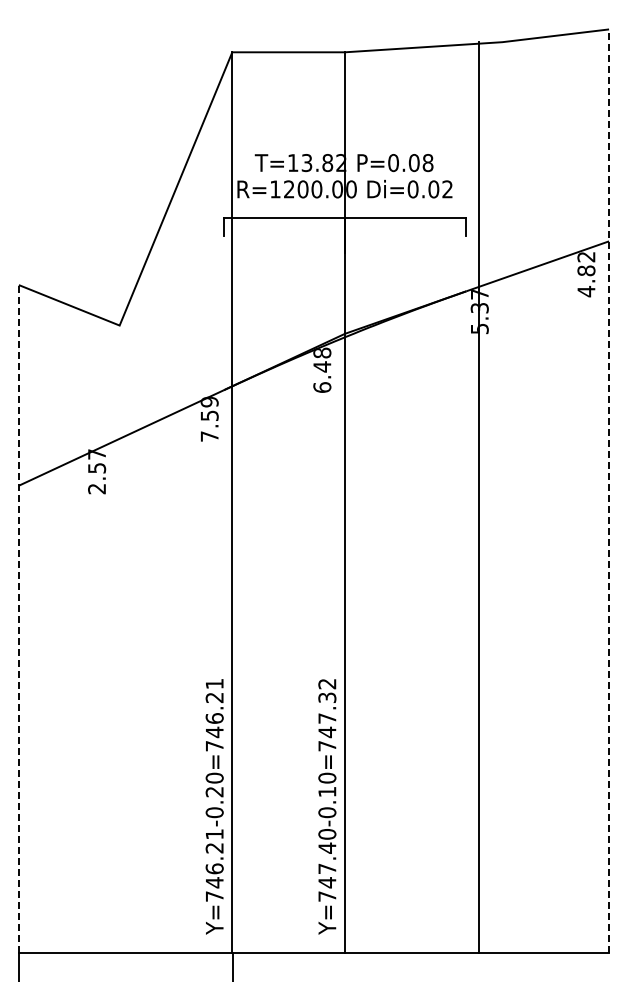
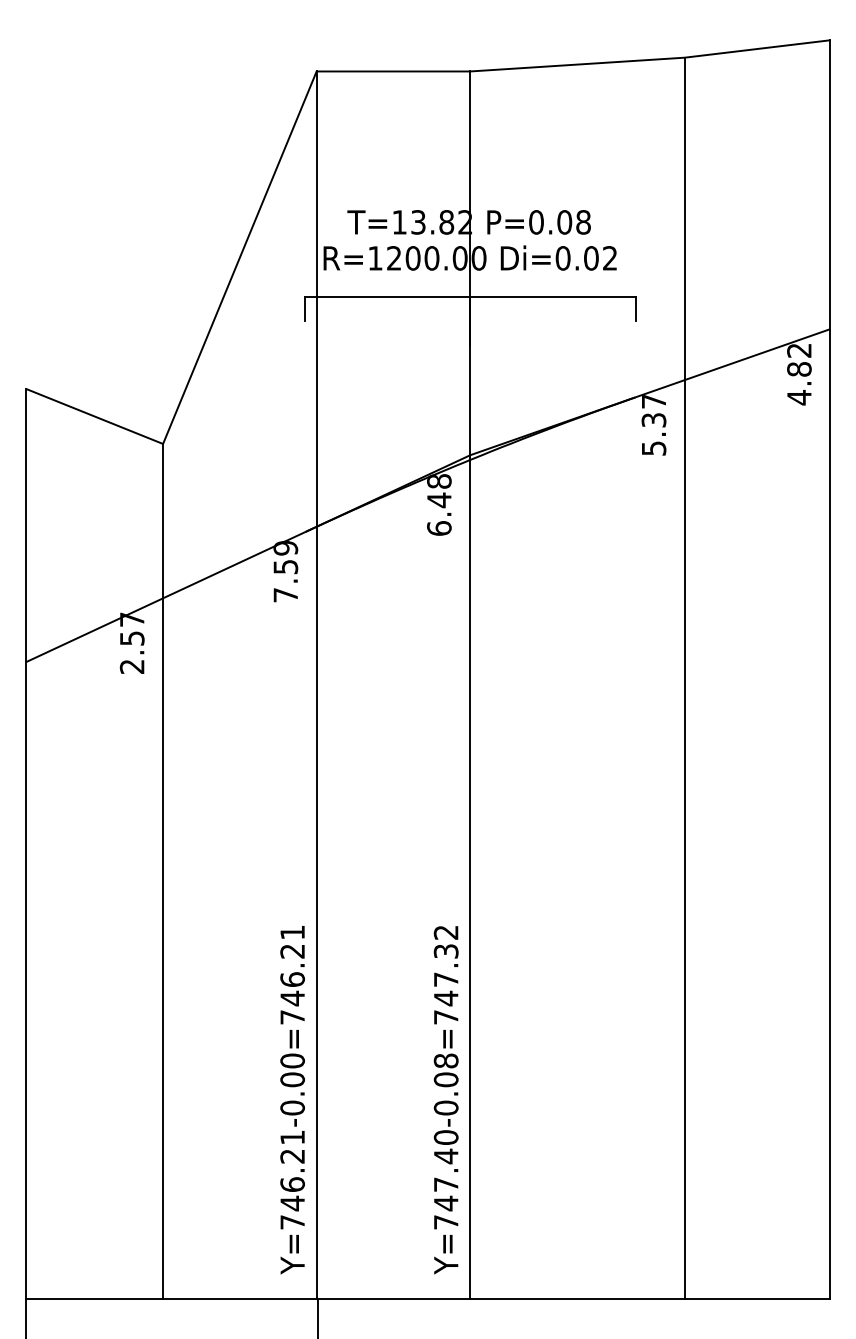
line: (609, 490) -> (830, 668), dashed -> solid
line: (479, 497) -> (684, 678), moved
line: (18, 618) -> (25, 843), dashed -> solid
line: (119, 638) -> (162, 870), added
text: (327, 784) -> (446, 1069), Y=747.40-0.10=747.32 -> Y=747.40-0.08=747.32
text: (214, 791) -> (292, 1079), Y=746.21-0.20=746.21 -> Y=746.21-0.00=746.21

